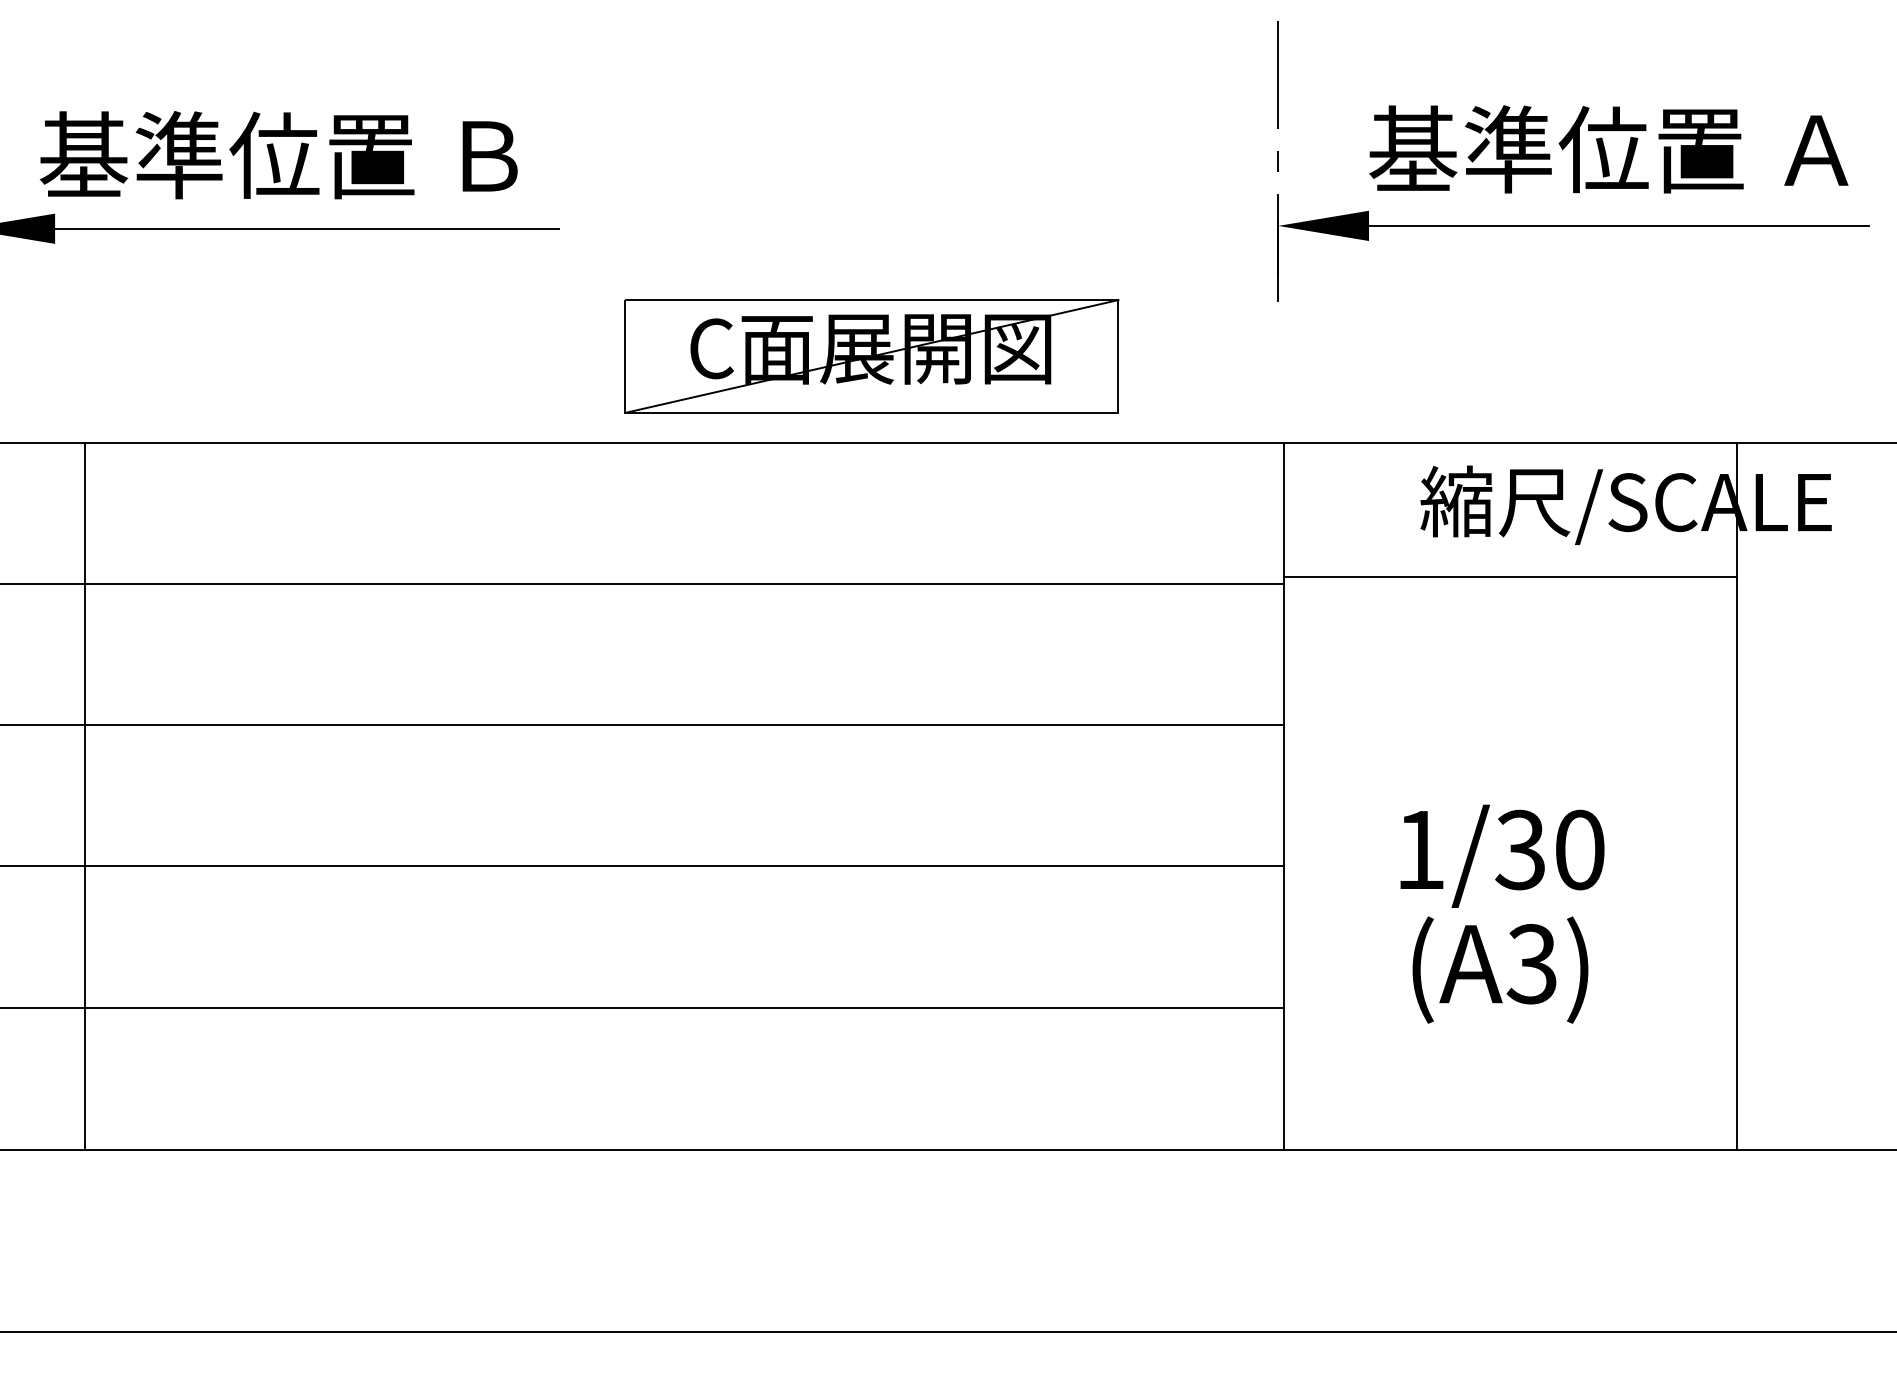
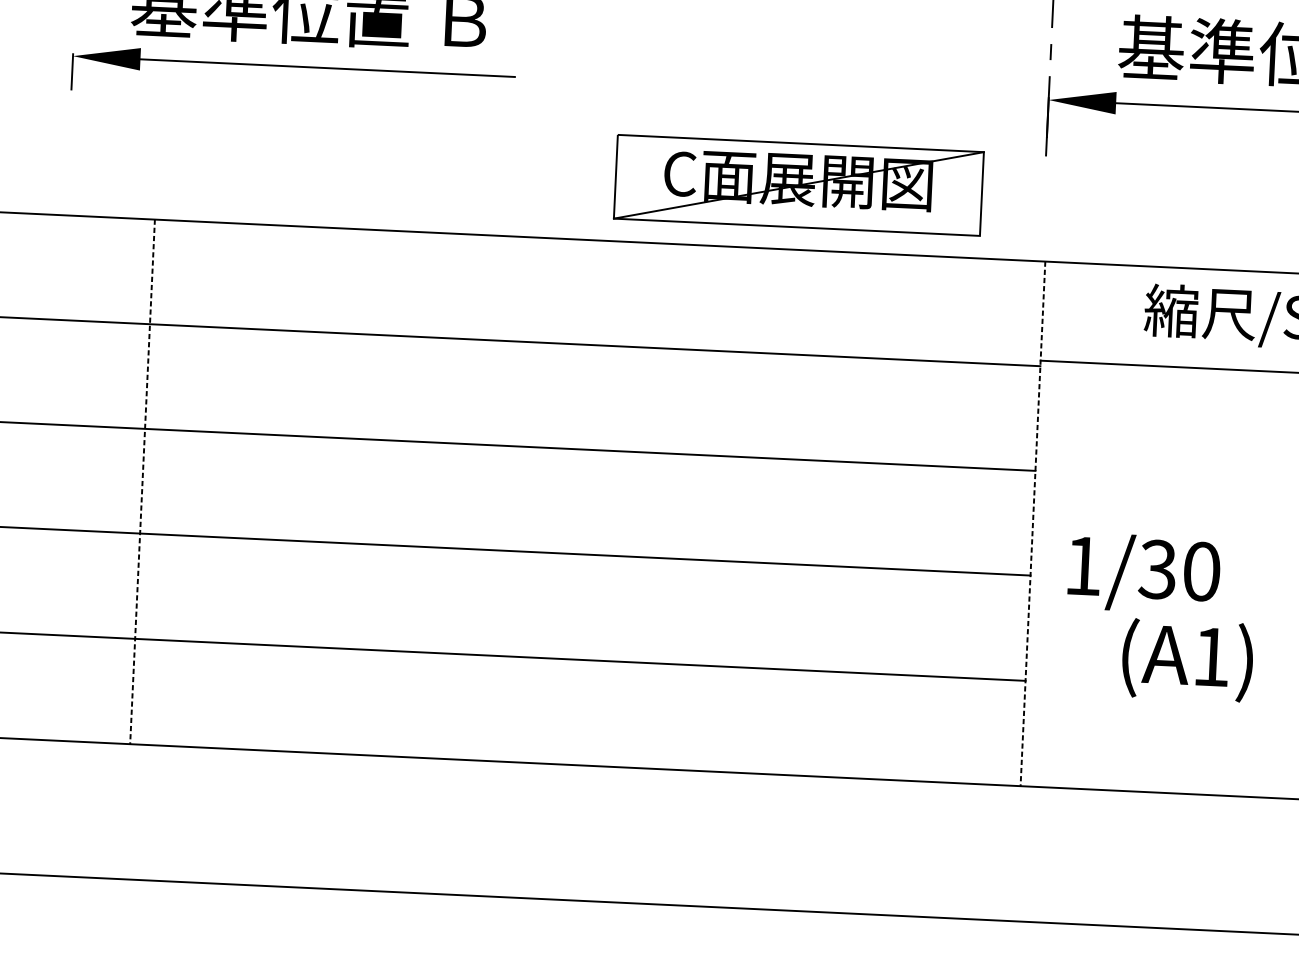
part: (871, 356) -> (798, 185), moved
line: (84, 797) -> (142, 482), solid -> dashed
line: (1283, 797) -> (1032, 524), solid -> dashed
text: (1502, 855) -> (1144, 573), moved
text: (1531, 964) -> (1210, 657), (A3) -> (A1)

